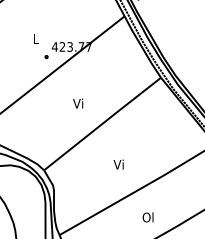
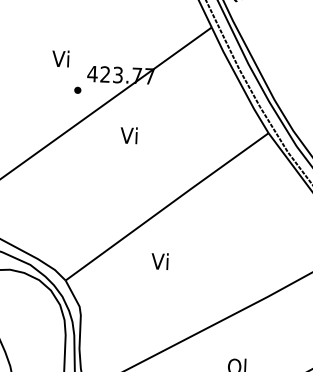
text: (35, 38) -> (60, 58), L -> Vi
text: (78, 103) -> (129, 135), moved
text: (118, 164) -> (159, 261), moved

